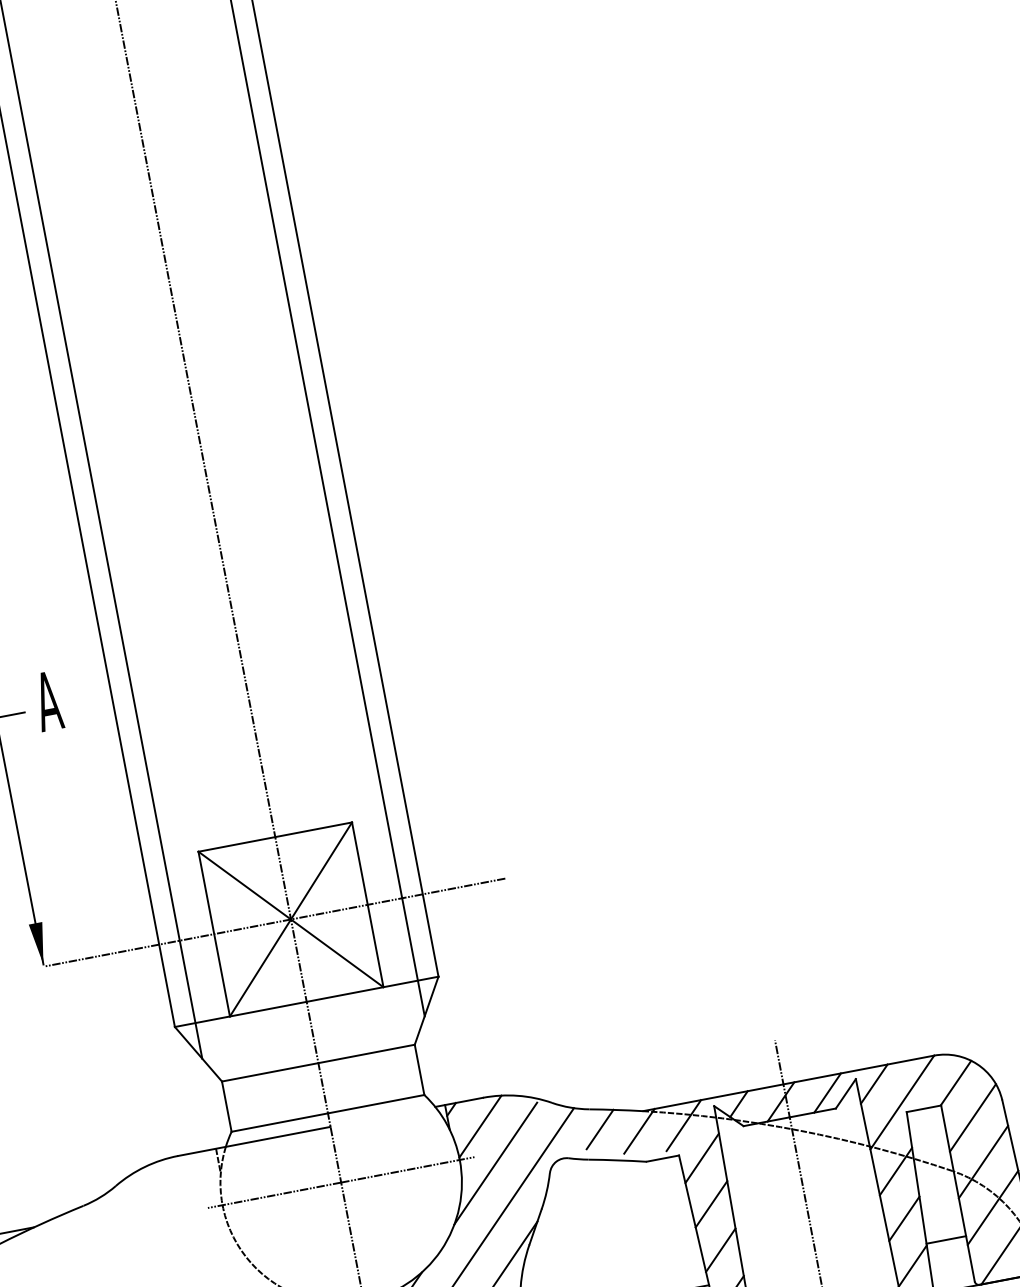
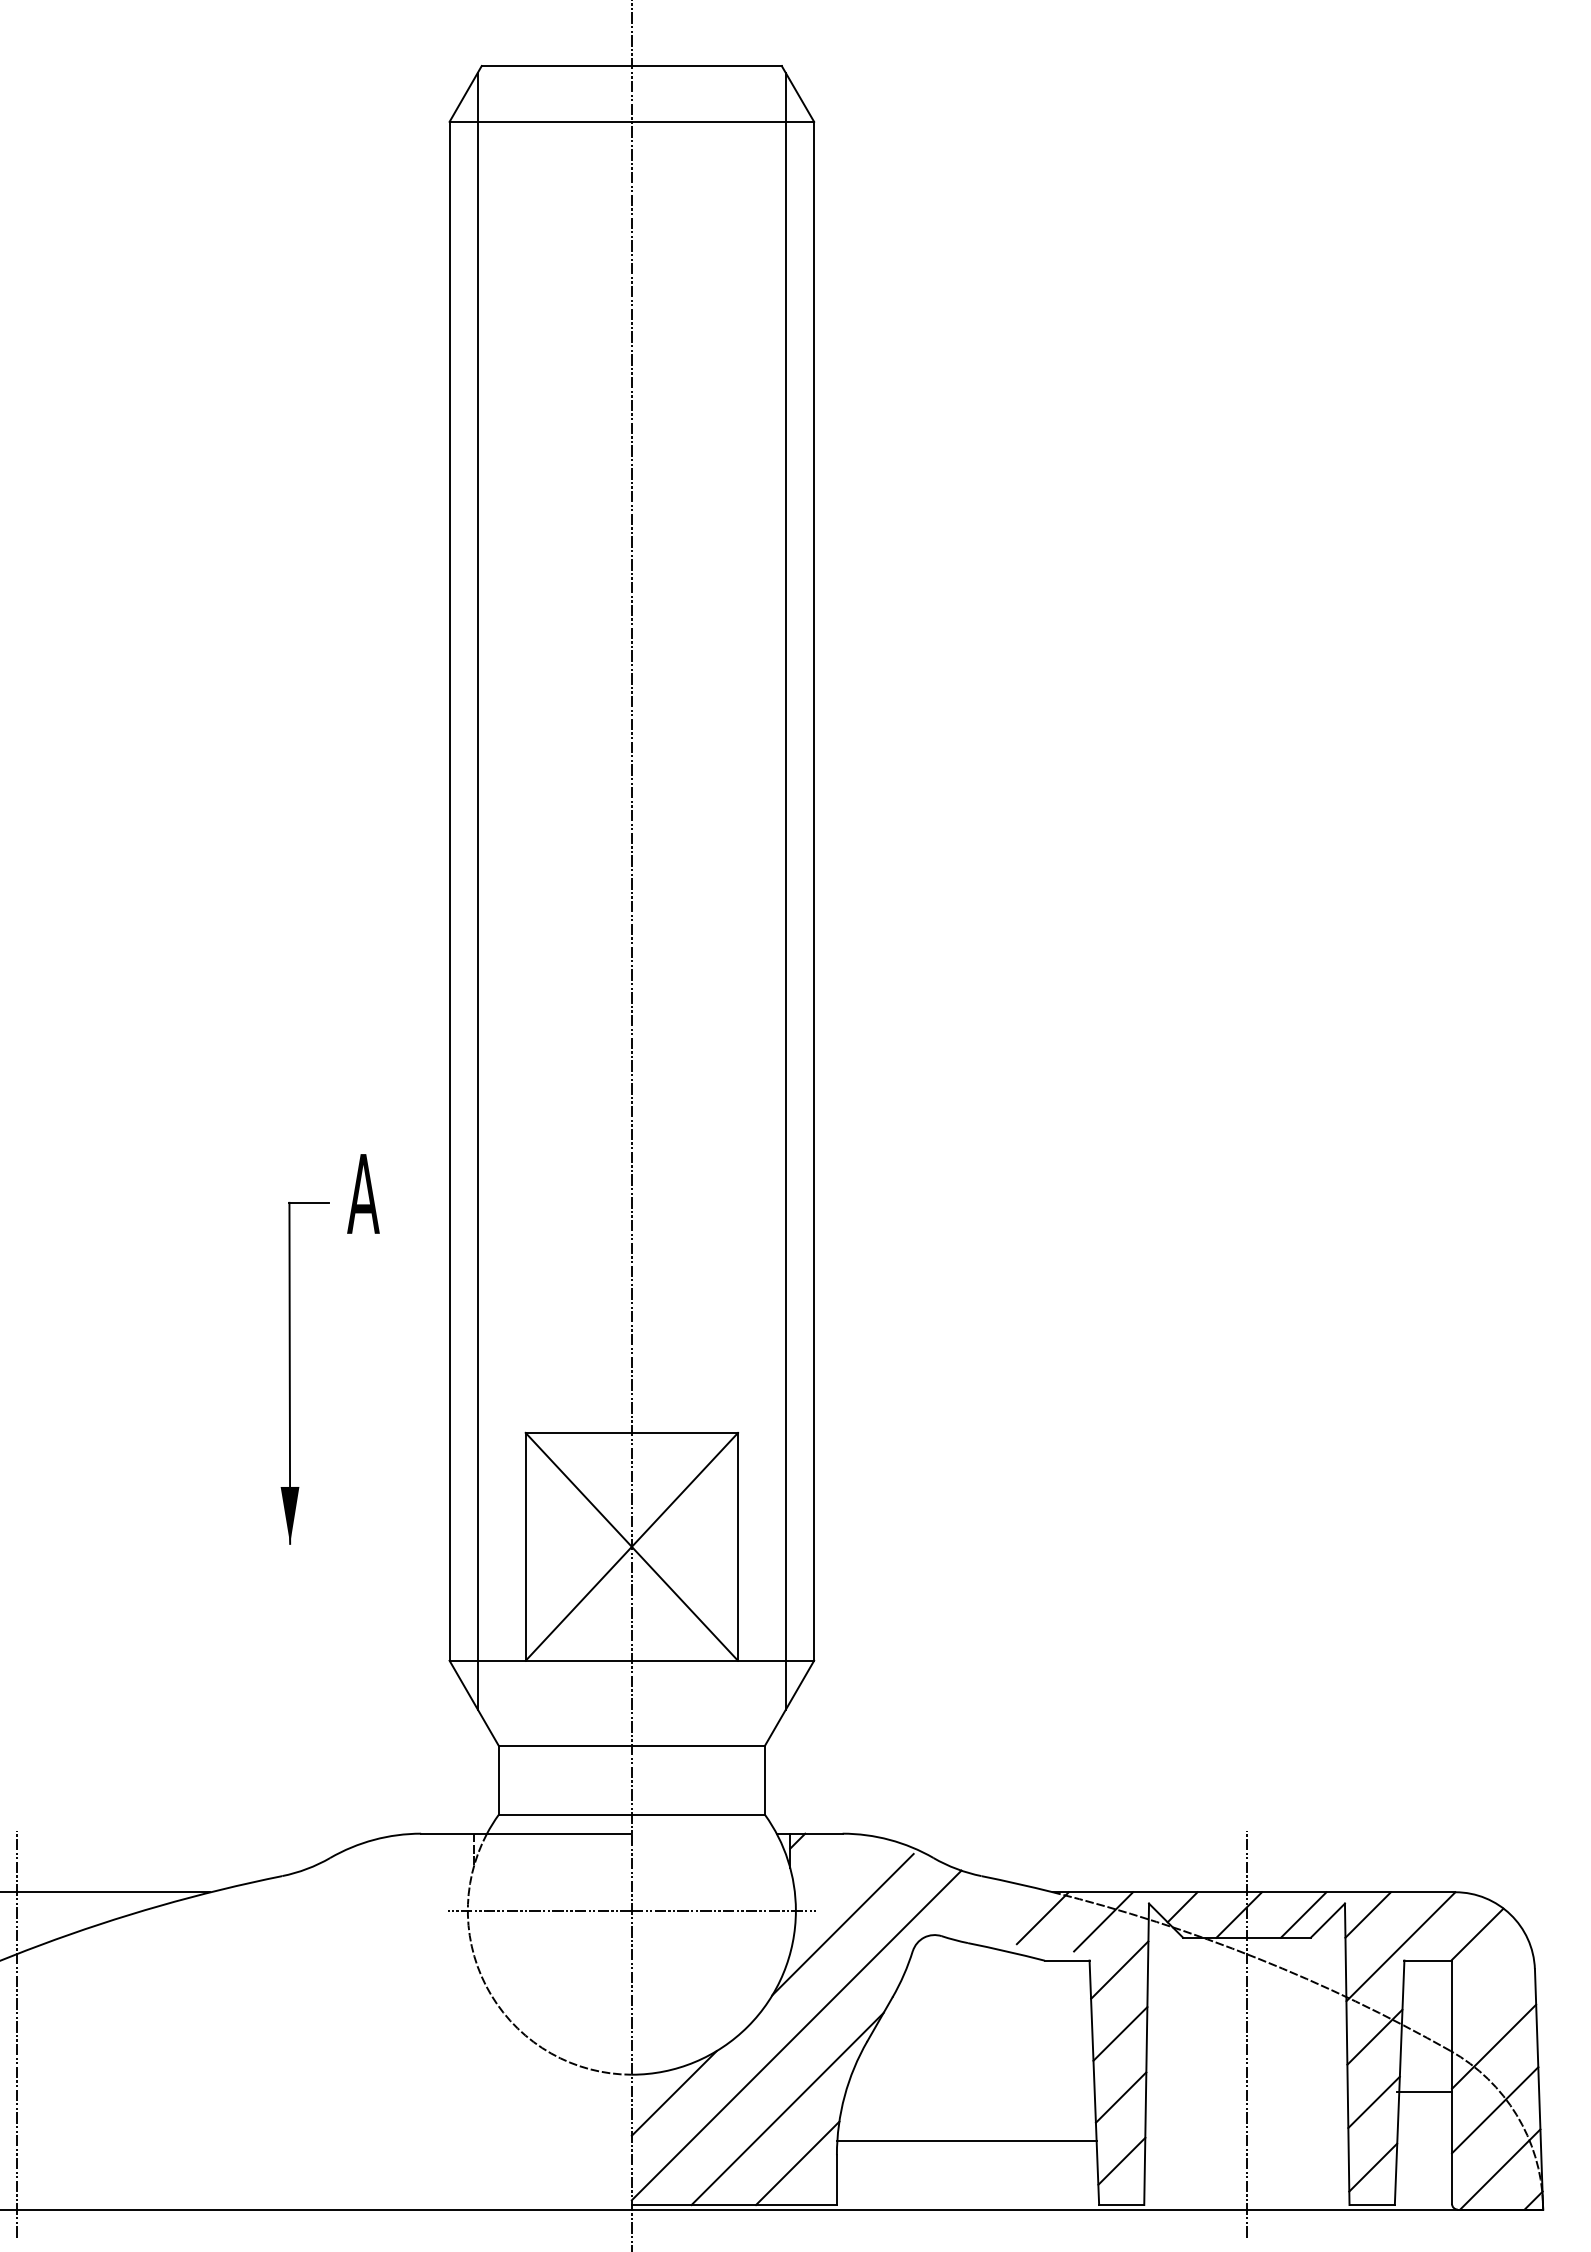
line: (274, 922) -> (609, 1546), removed
line: (973, 1118) -> (1491, 1985), removed
line: (480, 1126) -> (831, 1871), removed
line: (599, 1129) -> (990, 1905), removed
line: (946, 1240) -> (1424, 2092), moved

